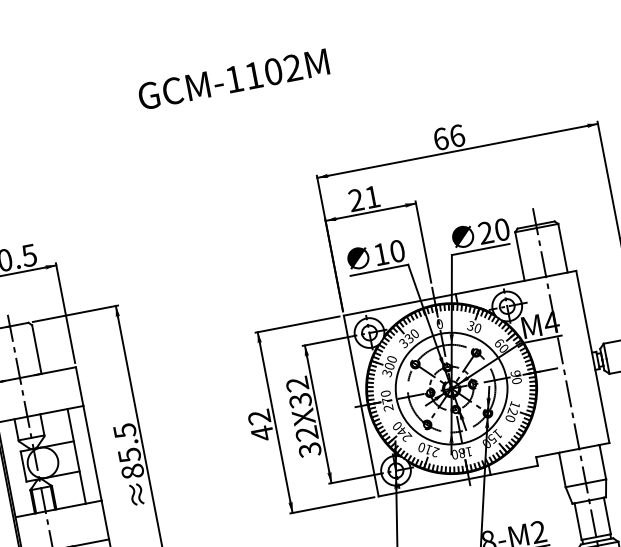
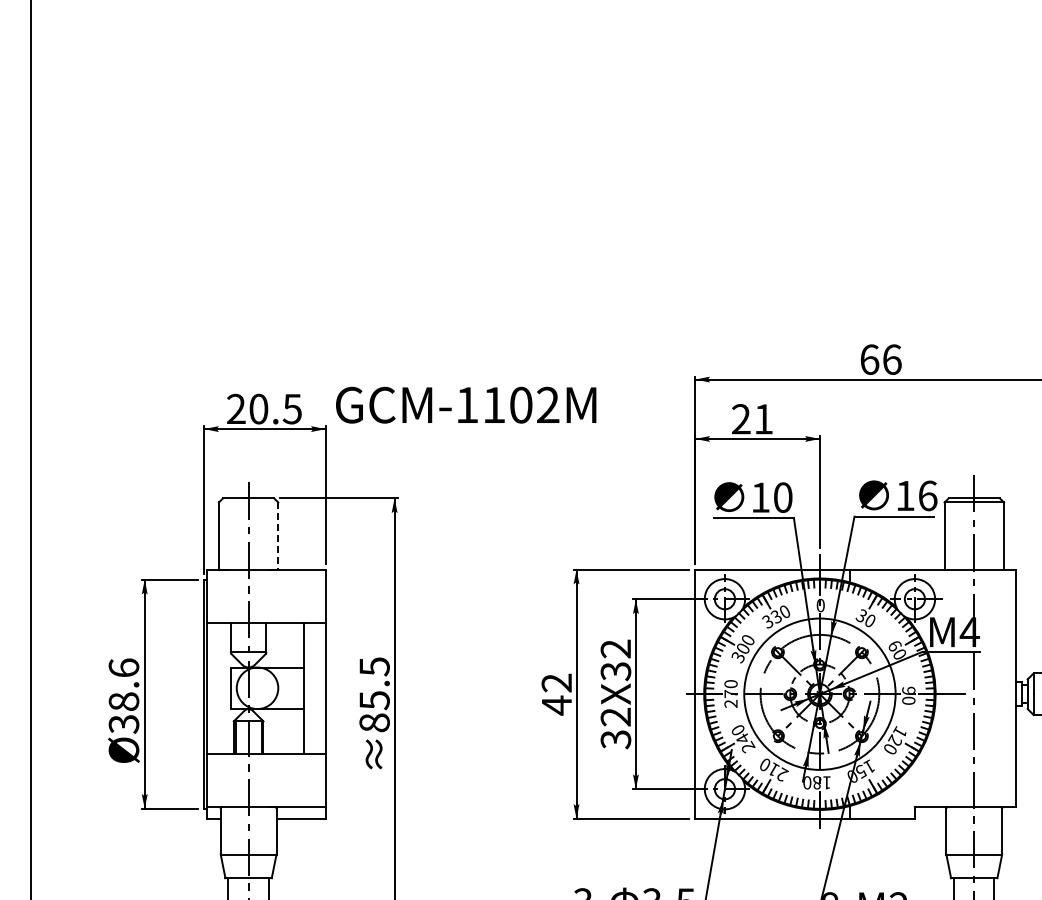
text: (233, 78) -> (466, 404), moved
text: (493, 231) -> (916, 495), 20 -> 16
line: (37, 349) -> (278, 536), solid -> dashed

